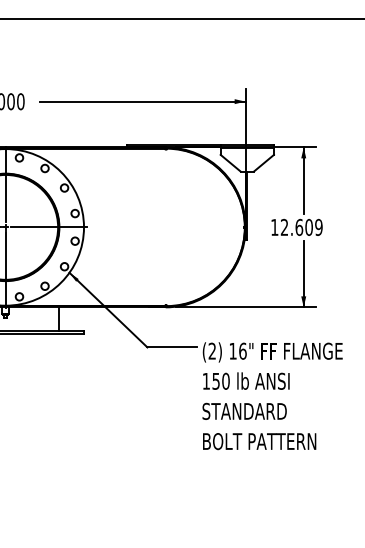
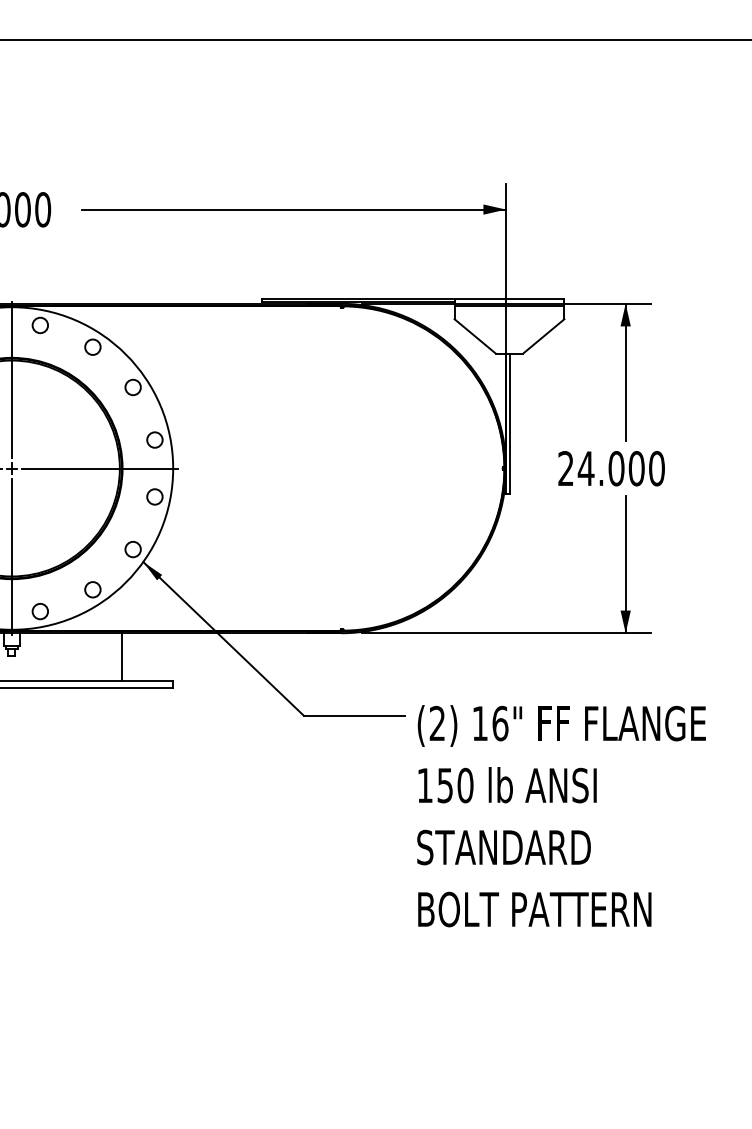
text: (296, 226) -> (610, 466), 12.609 -> 24.000

